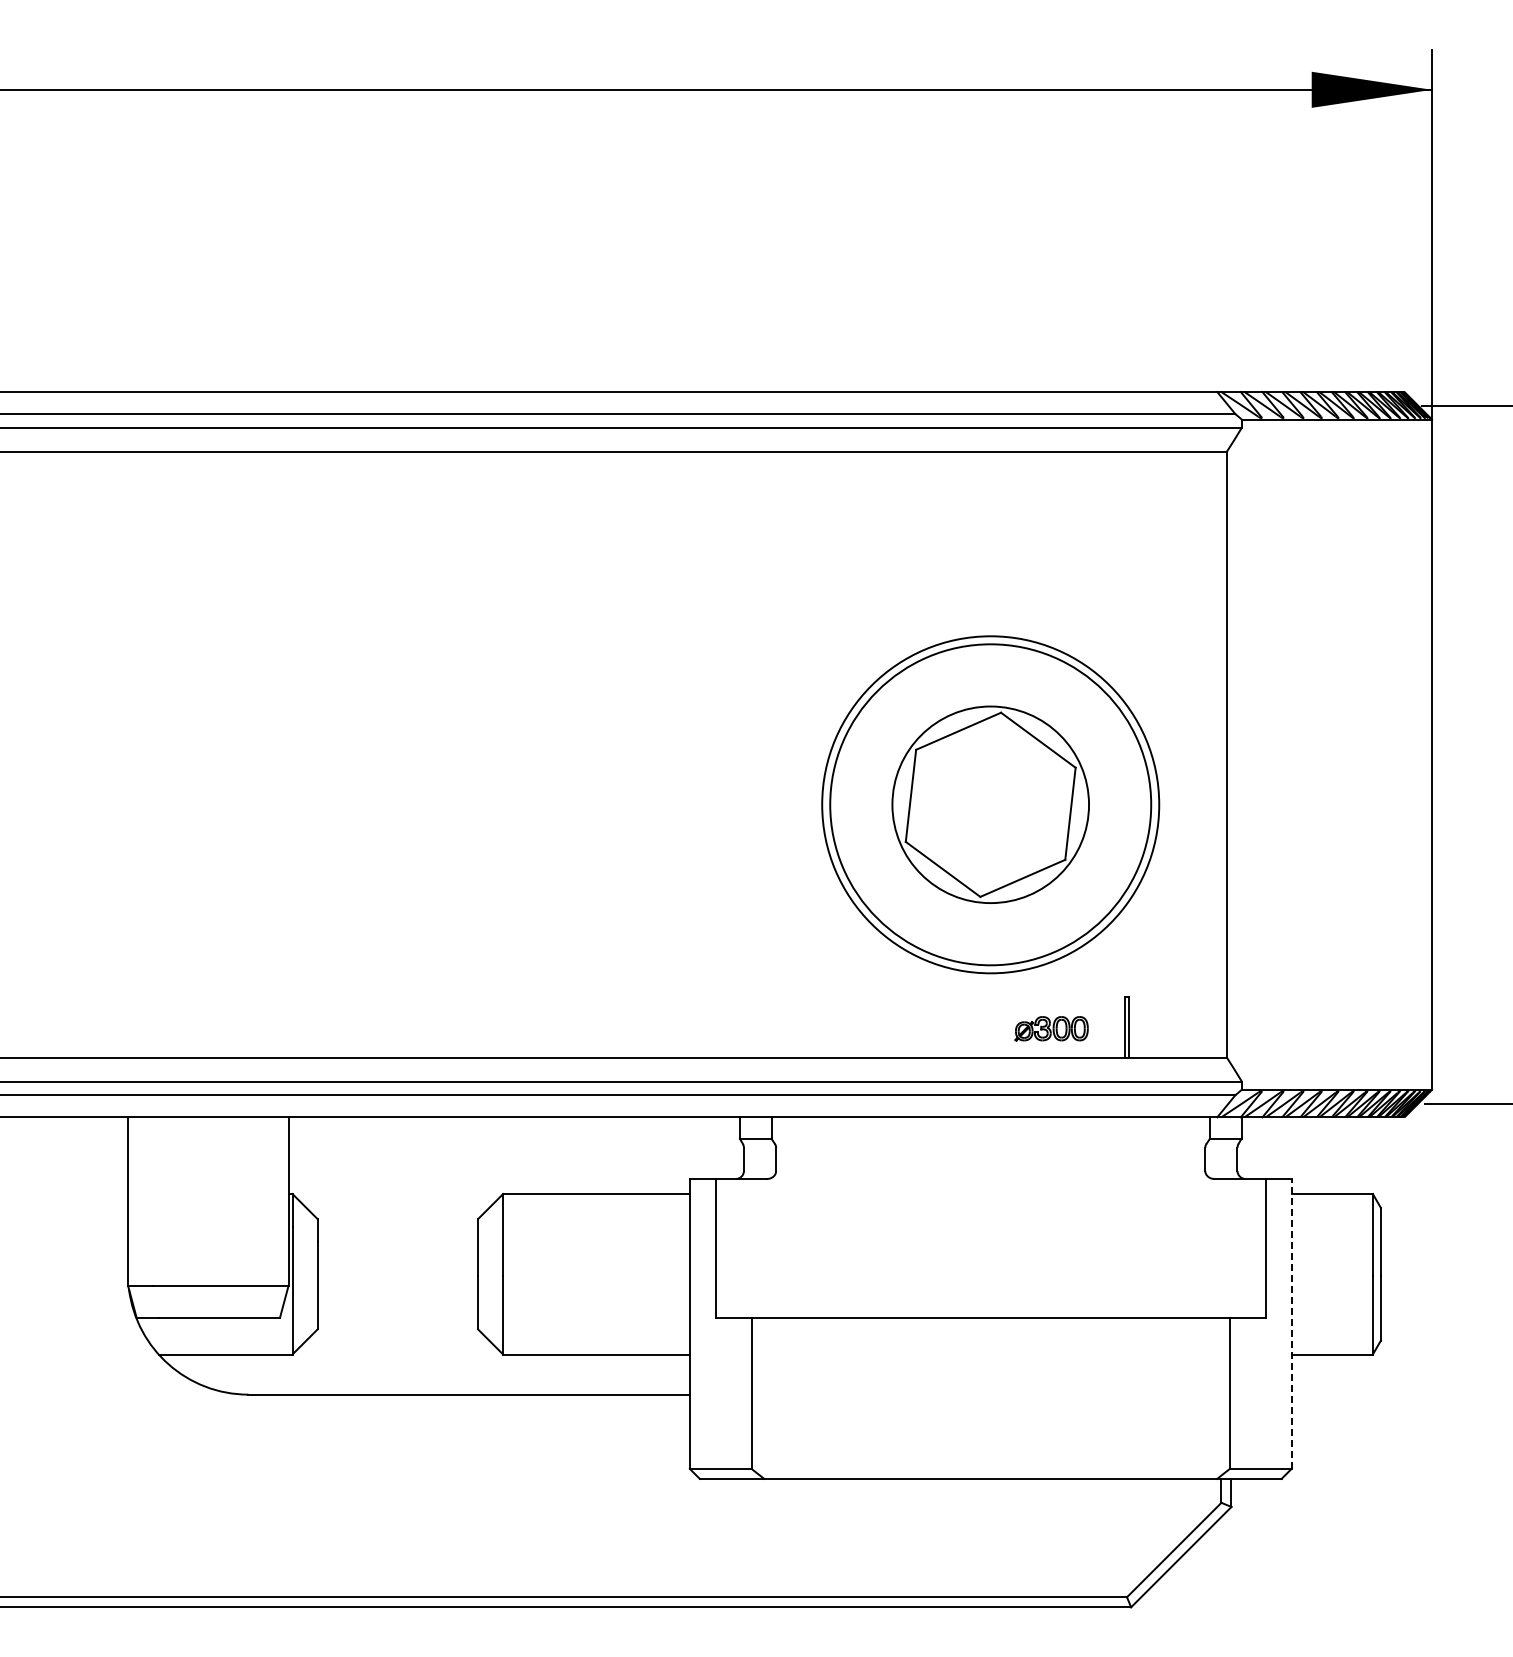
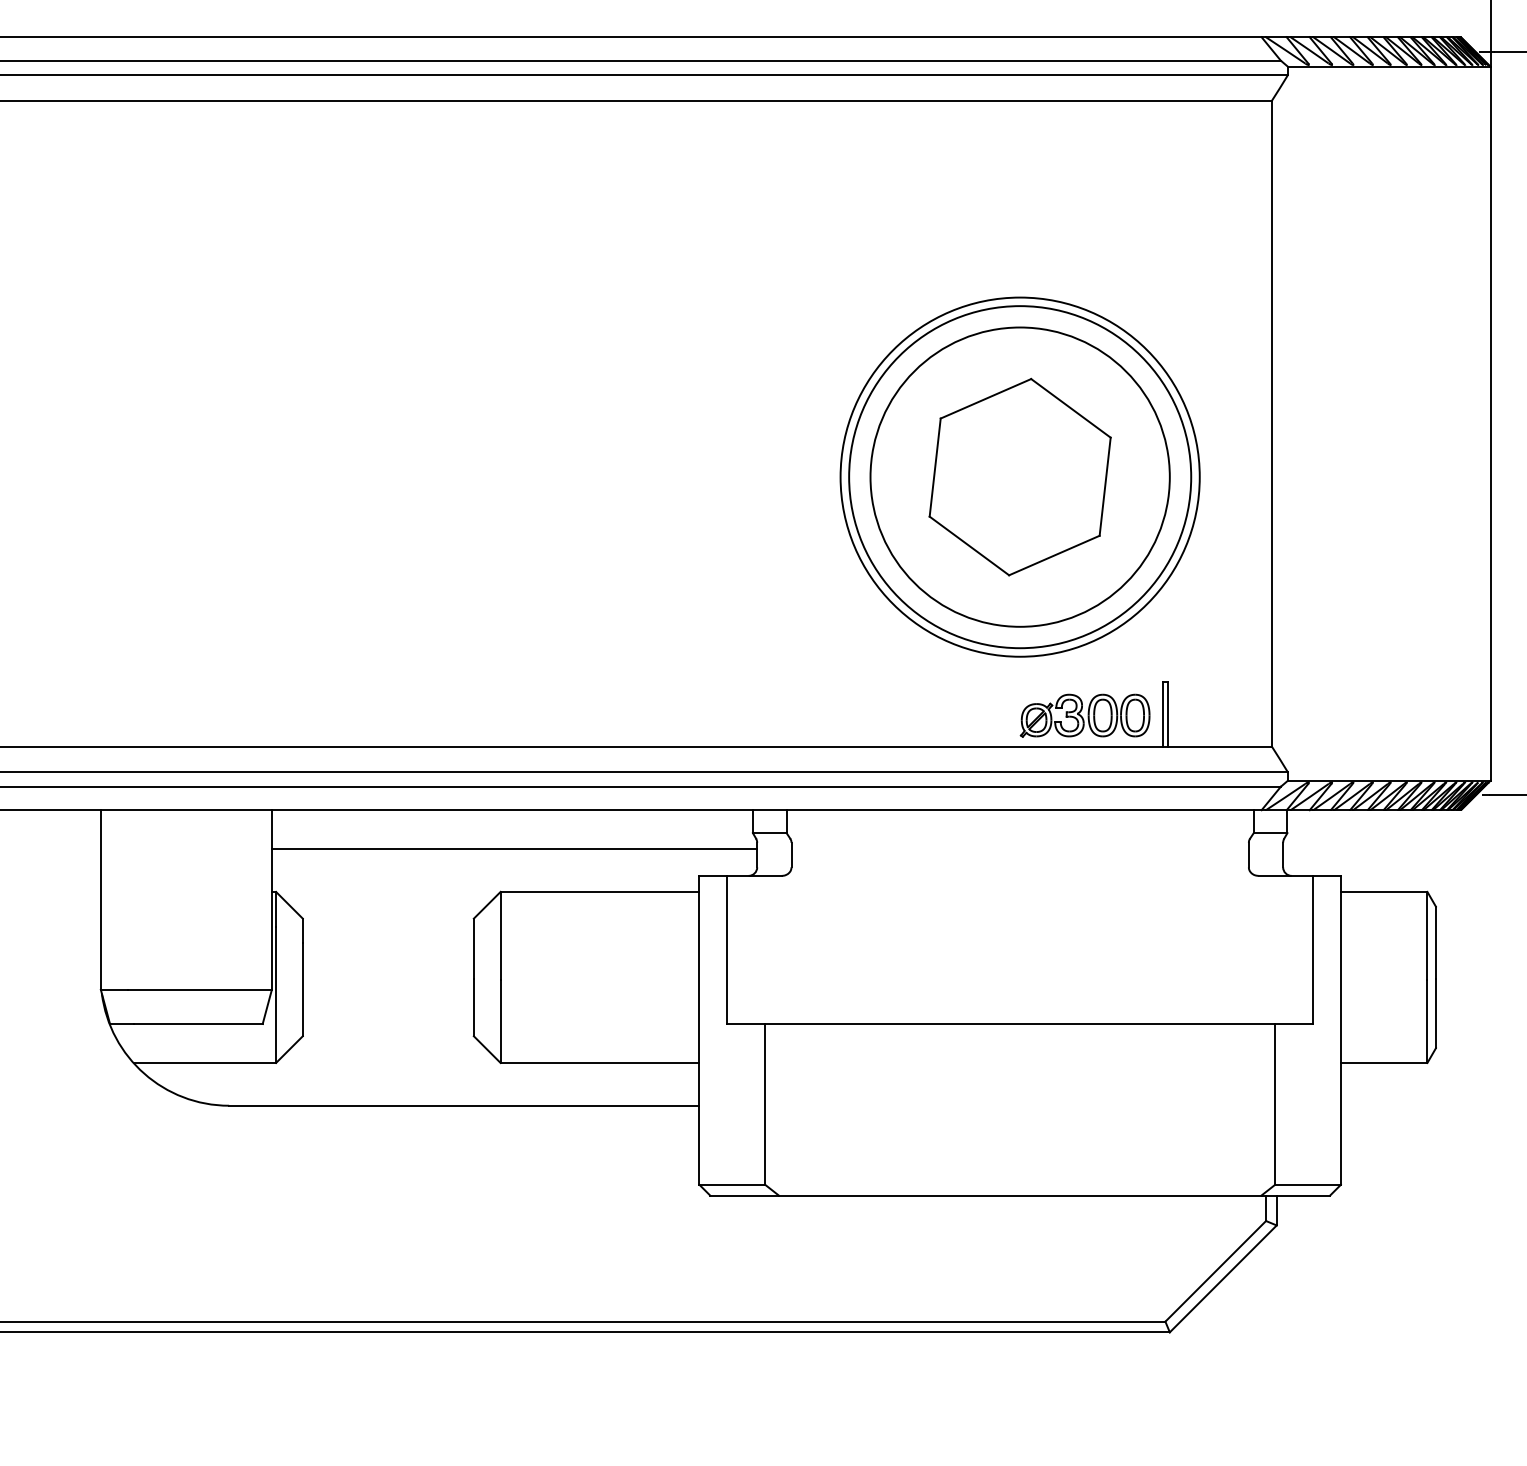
circle: (990, 804) -> (1019, 476), size x1.43
part: (1051, 1028) -> (1084, 715), size x1.67
line: (515, 1153) -> (513, 848), added
line: (1291, 1323) -> (1340, 1029), dashed -> solid

